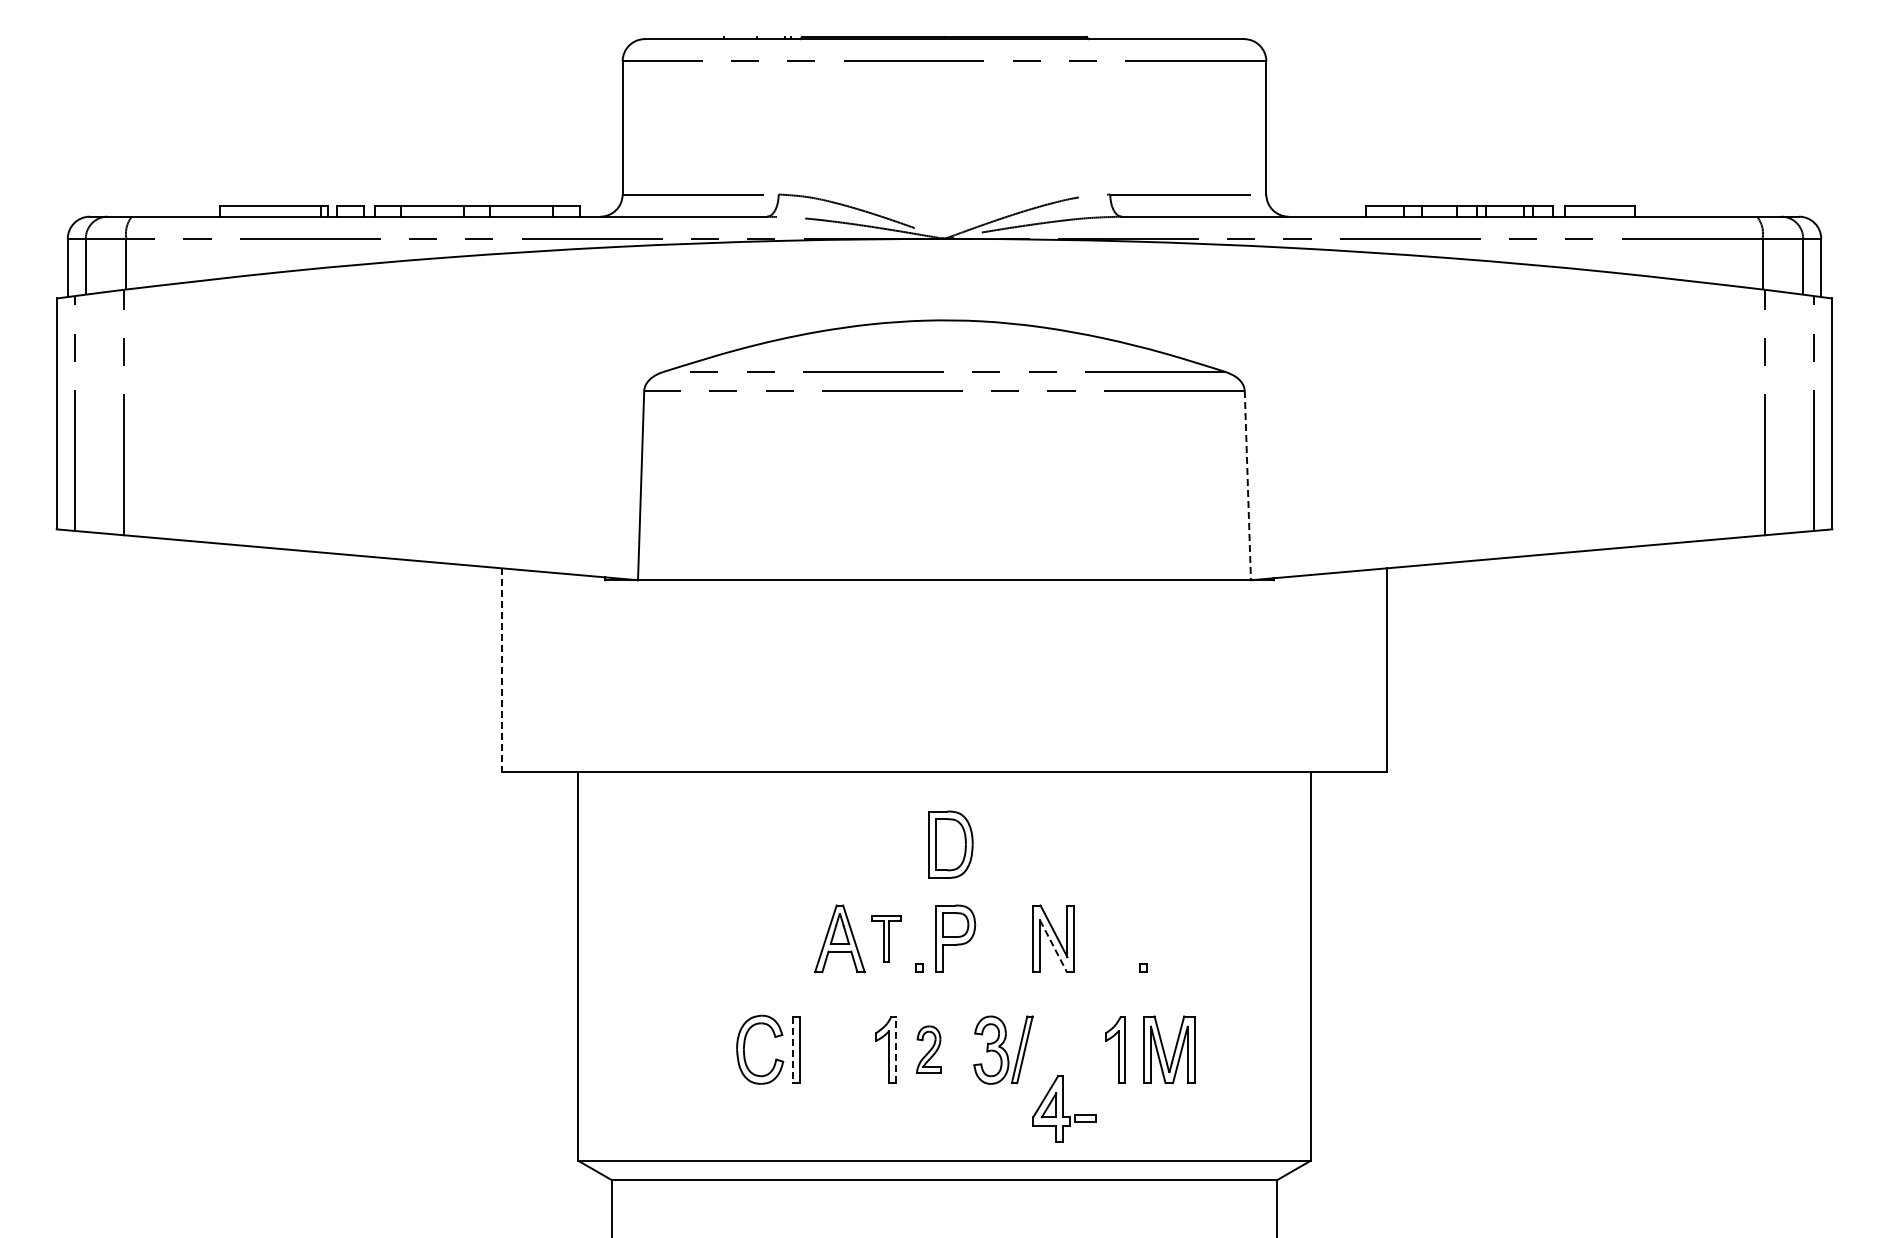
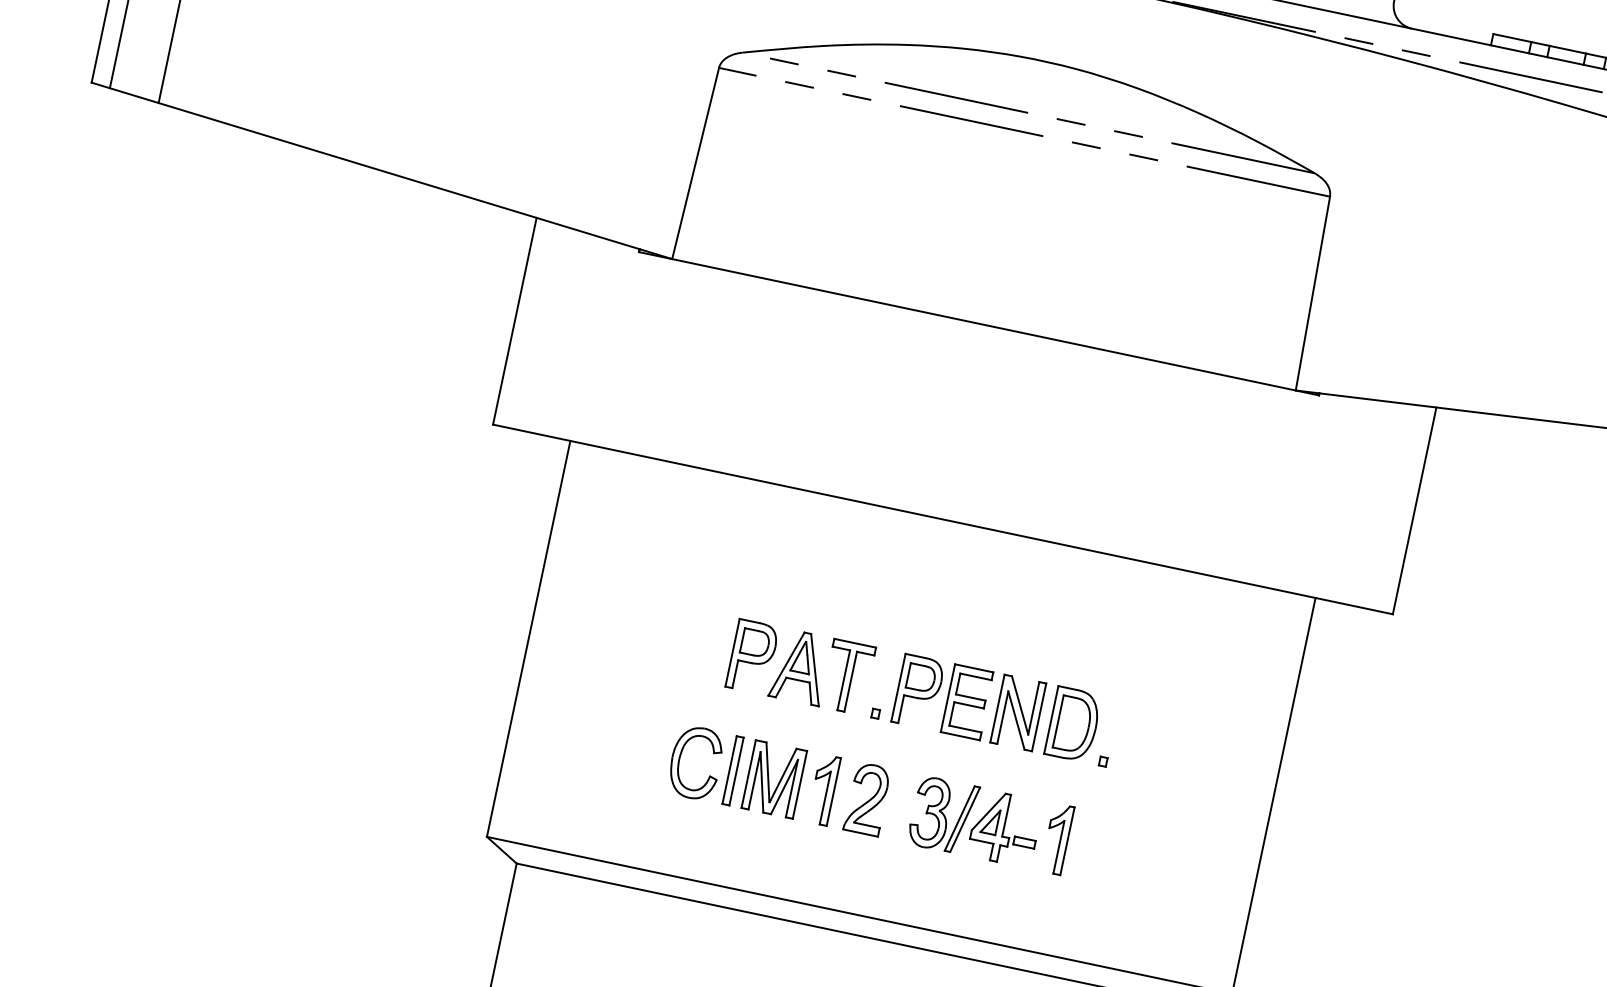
line: (1247, 485) -> (1312, 293), dashed -> solid
line: (502, 669) -> (515, 320), dashed -> solid
part: (950, 844) -> (1073, 724), moved
part: (792, 938) -> (752, 656), added
part: (886, 938) -> (848, 676), size x1.43
part: (1003, 938) -> (967, 701), added
line: (1053, 946) -> (1016, 720), dashed -> solid
line: (895, 1049) -> (833, 791), dashed -> solid
part: (928, 1049) -> (867, 798), size x1.43
part: (1169, 1049) -> (774, 779), moved
line: (793, 1050) -> (729, 770), dashed -> solid
part: (1064, 1108) -> (1005, 827), moved

